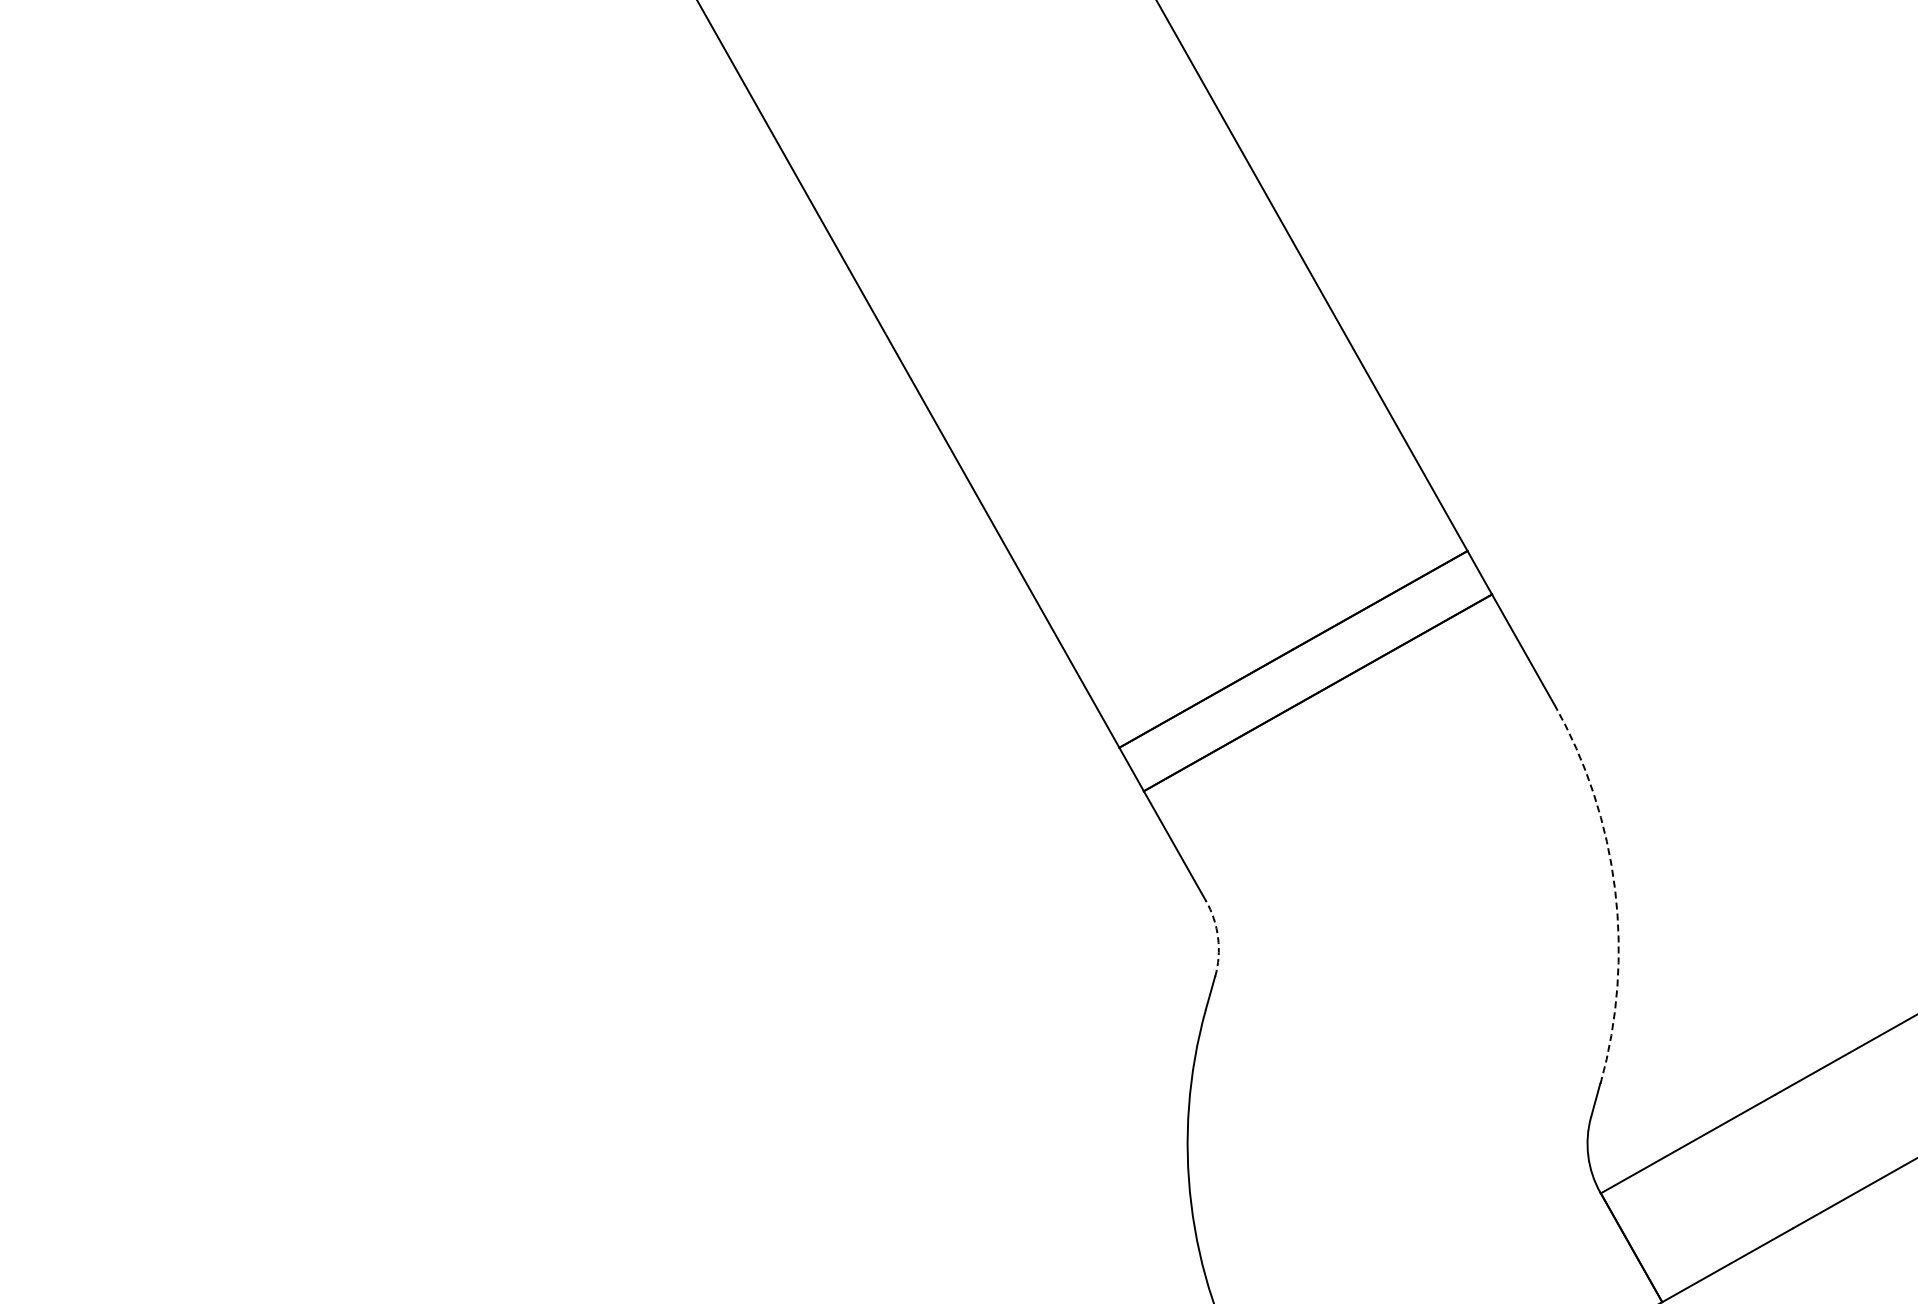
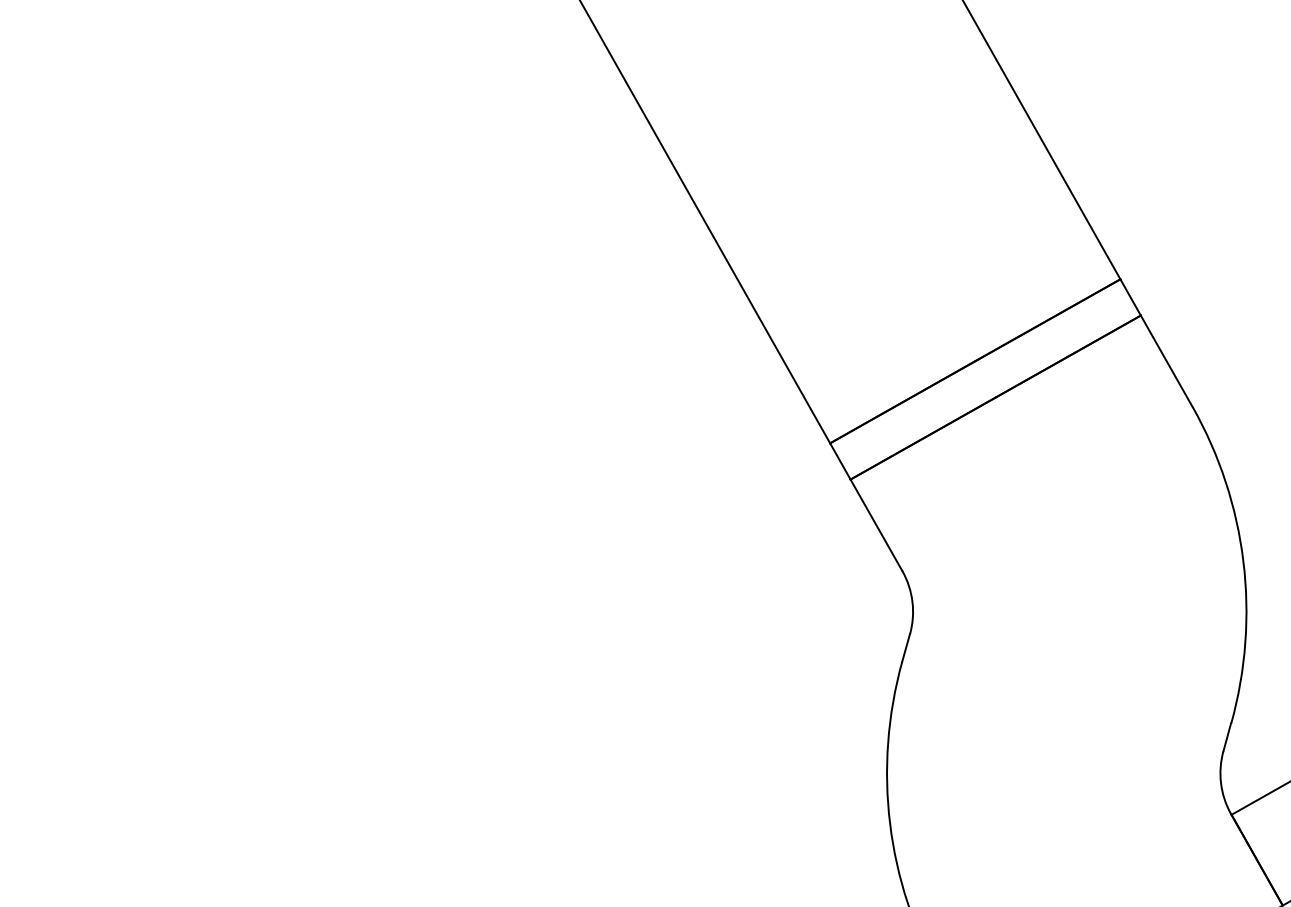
arc: (1615, 889) -> (1243, 561), dashed -> solid
arc: (1218, 937) -> (912, 601), dashed -> solid

